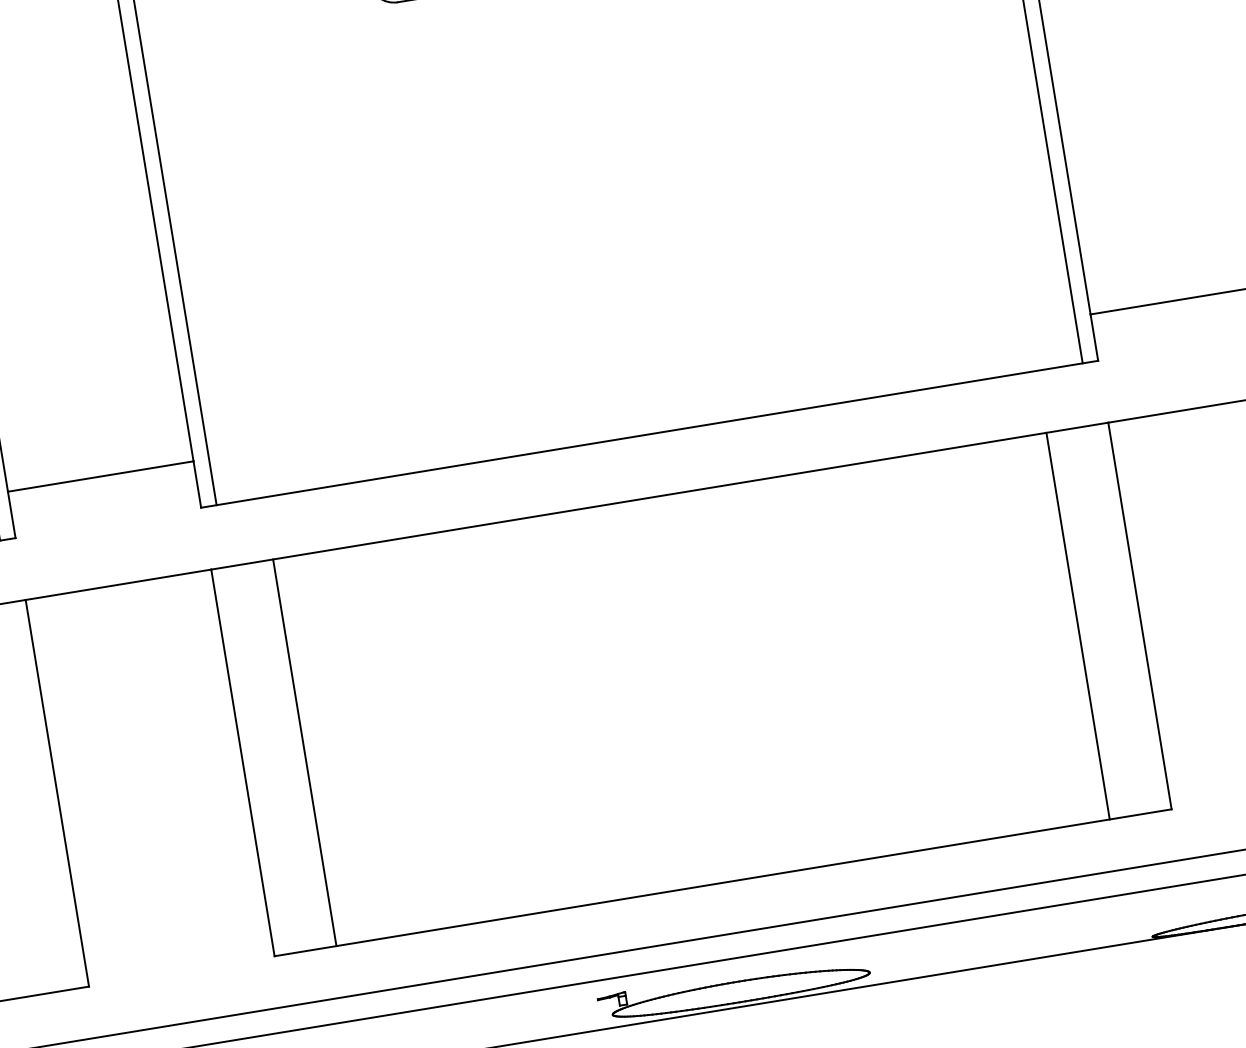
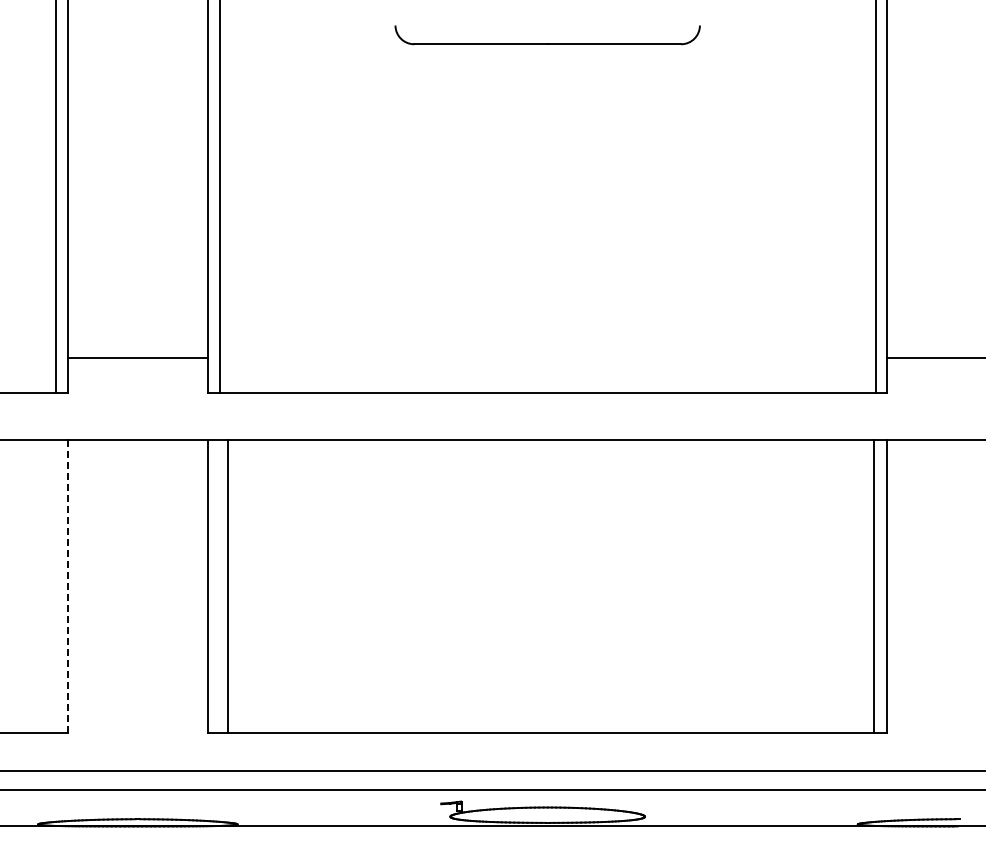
line: (1078, 626) -> (874, 586), moved
line: (304, 753) -> (227, 586), moved
line: (56, 792) -> (67, 585), solid -> dashed

